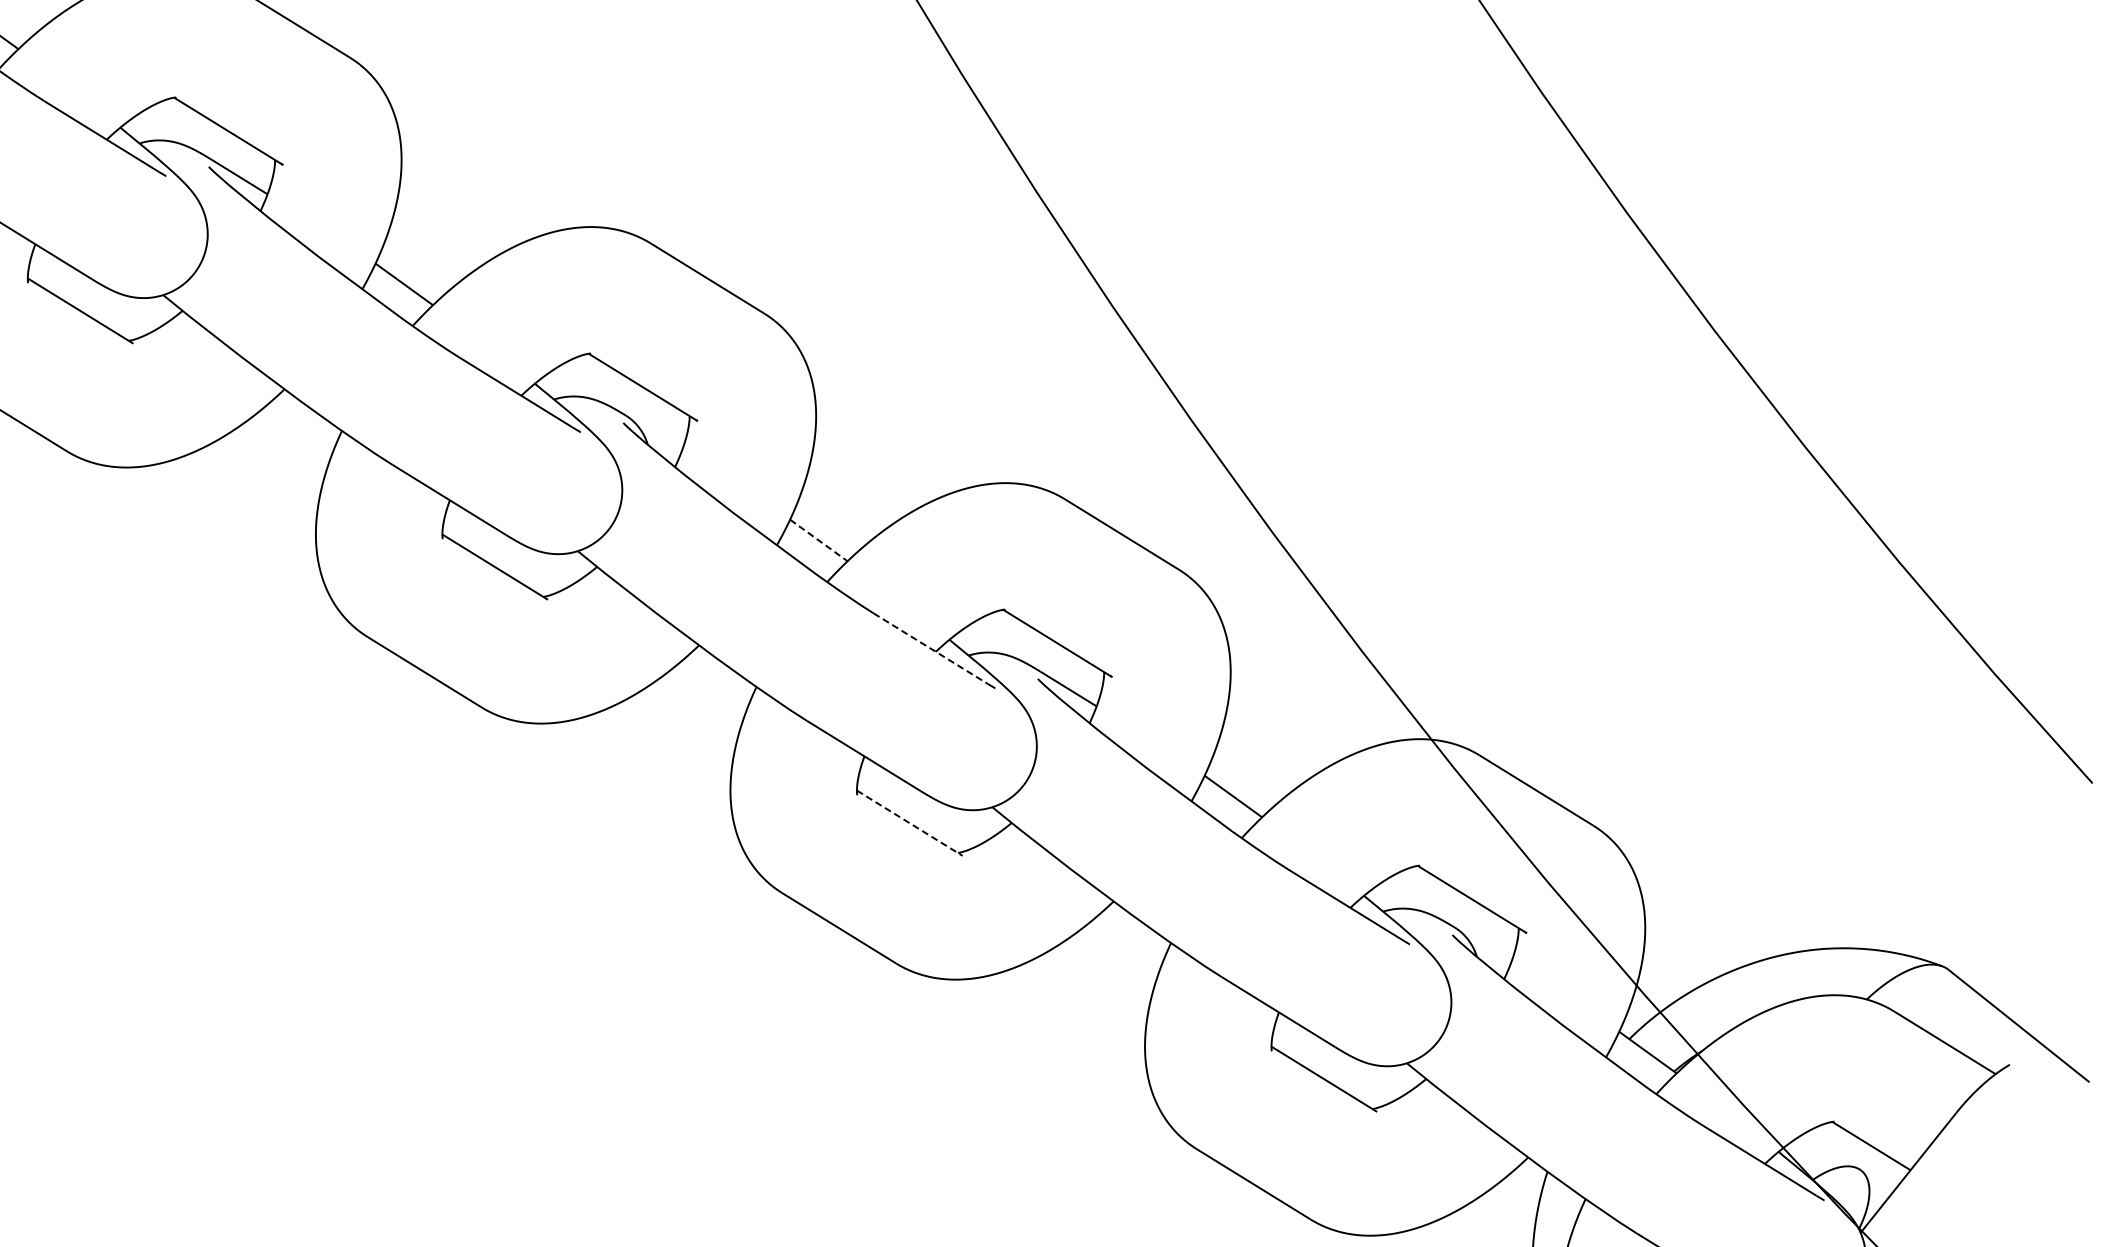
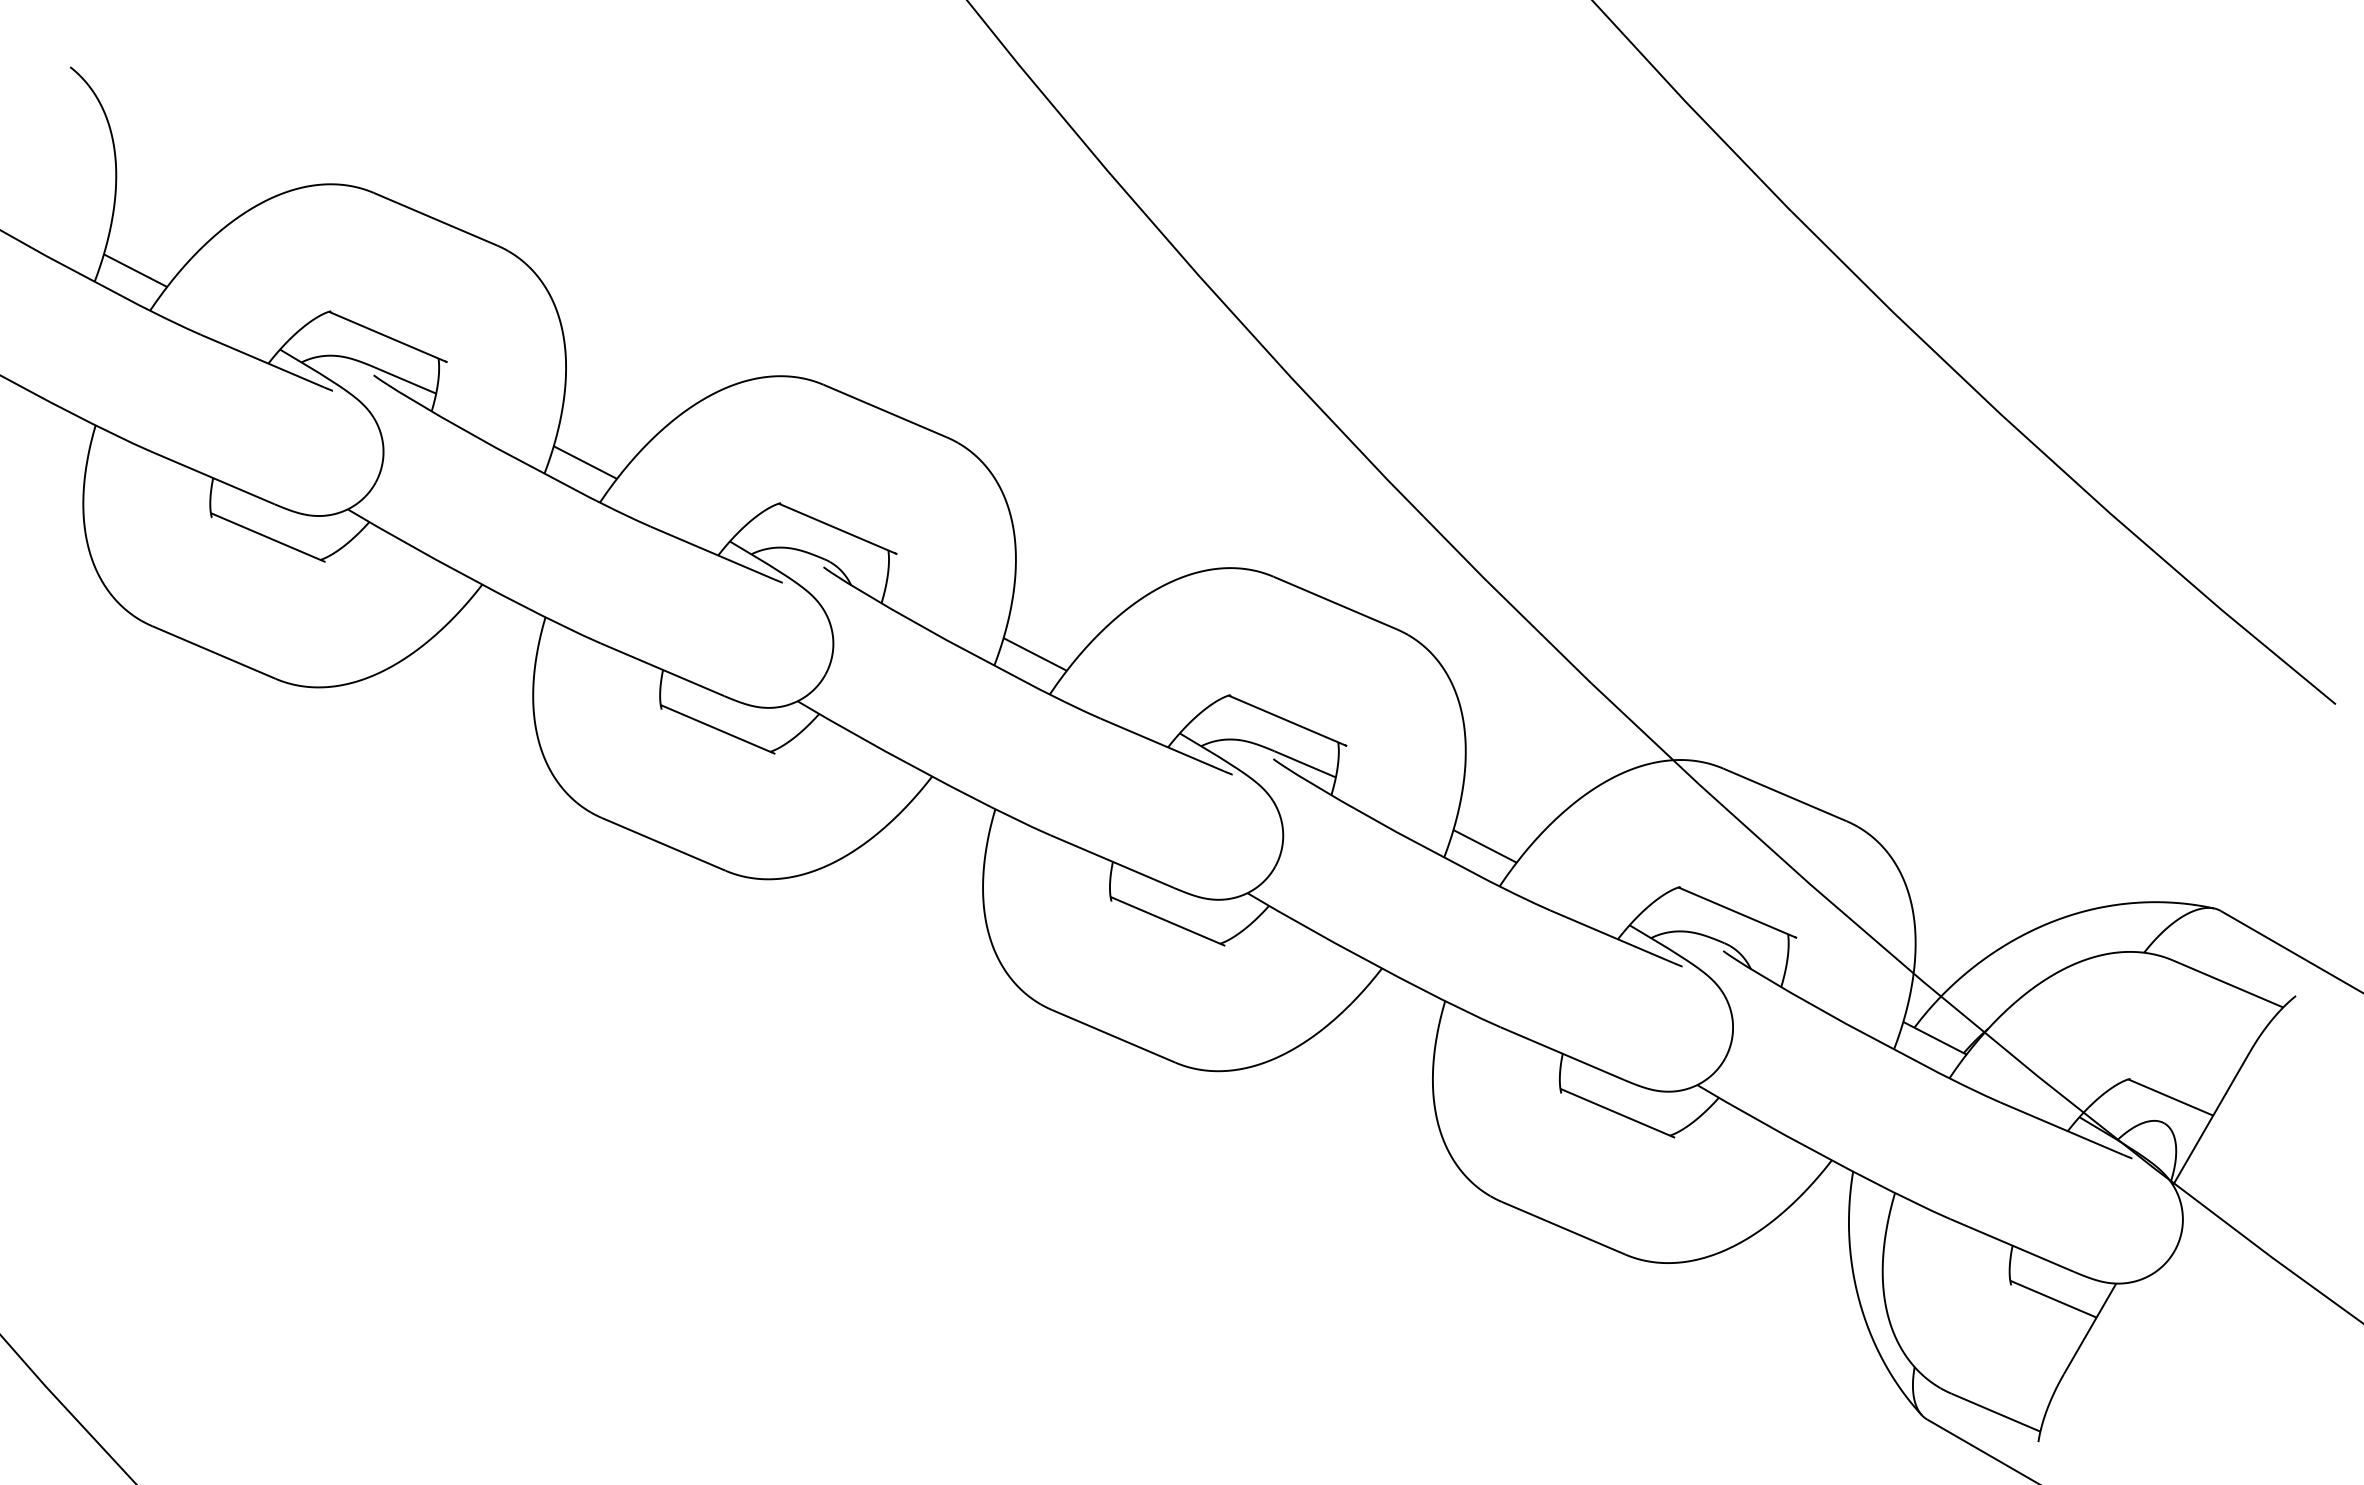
line: (819, 540) -> (1035, 654), dashed -> solid
line: (930, 649) -> (1162, 745), dashed -> solid
line: (910, 823) -> (1168, 921), dashed -> solid

